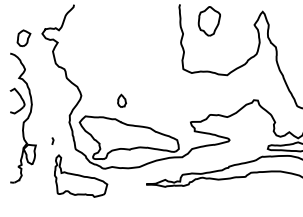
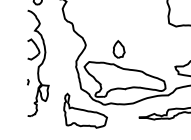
part: (121, 100) -> (118, 49), size x1.67
line: (52, 140) -> (27, 81), moved

